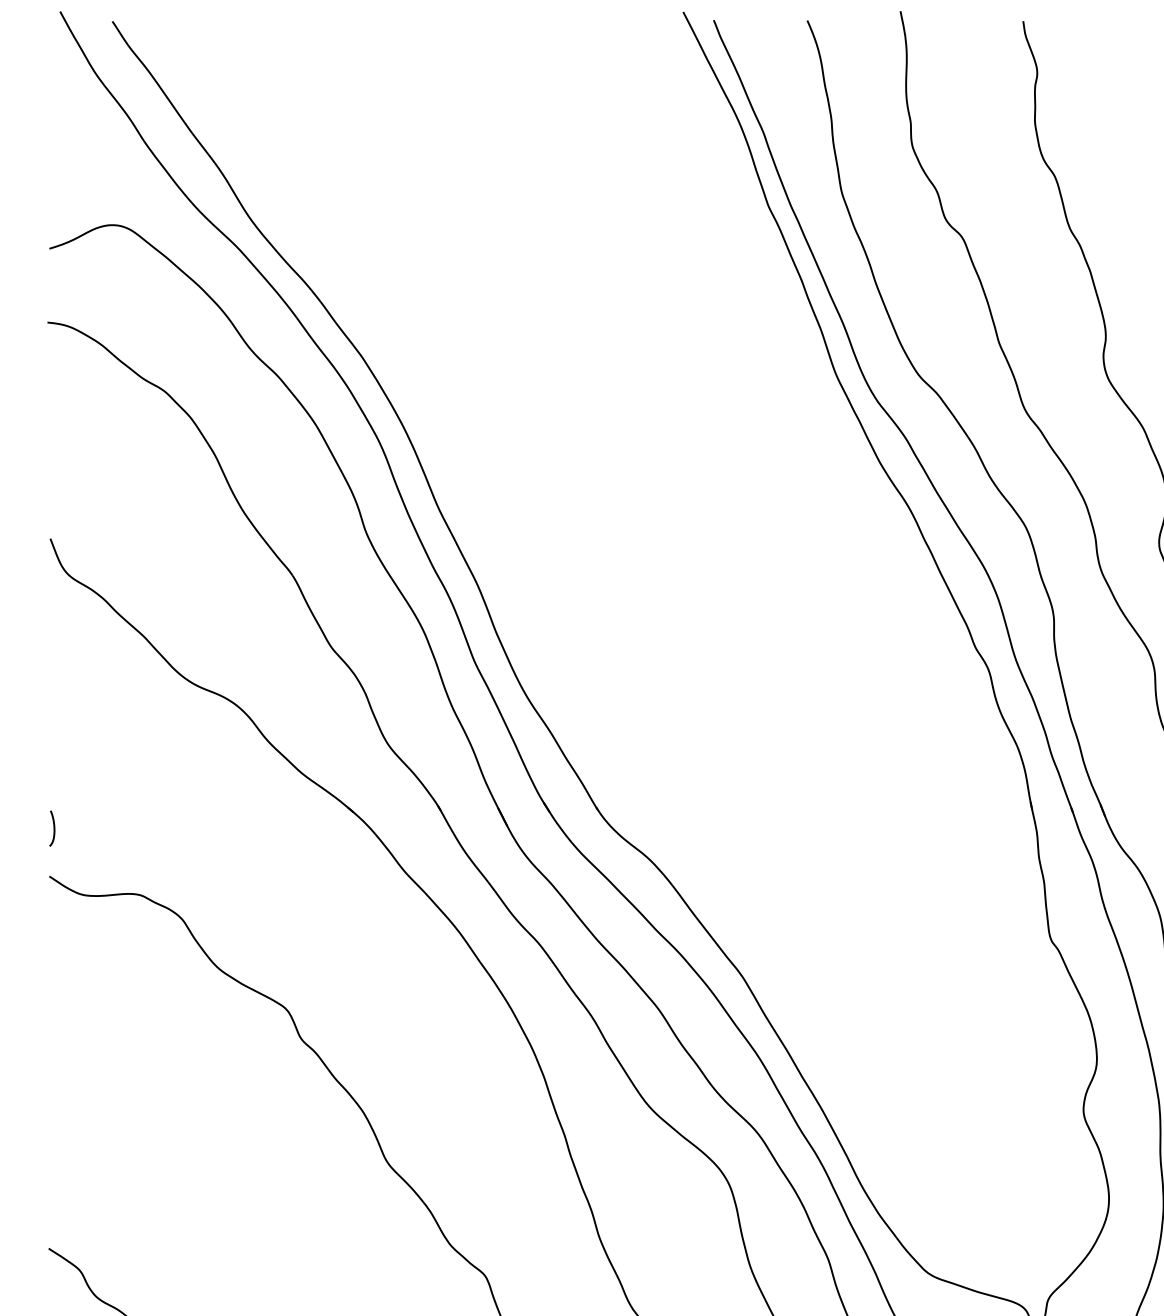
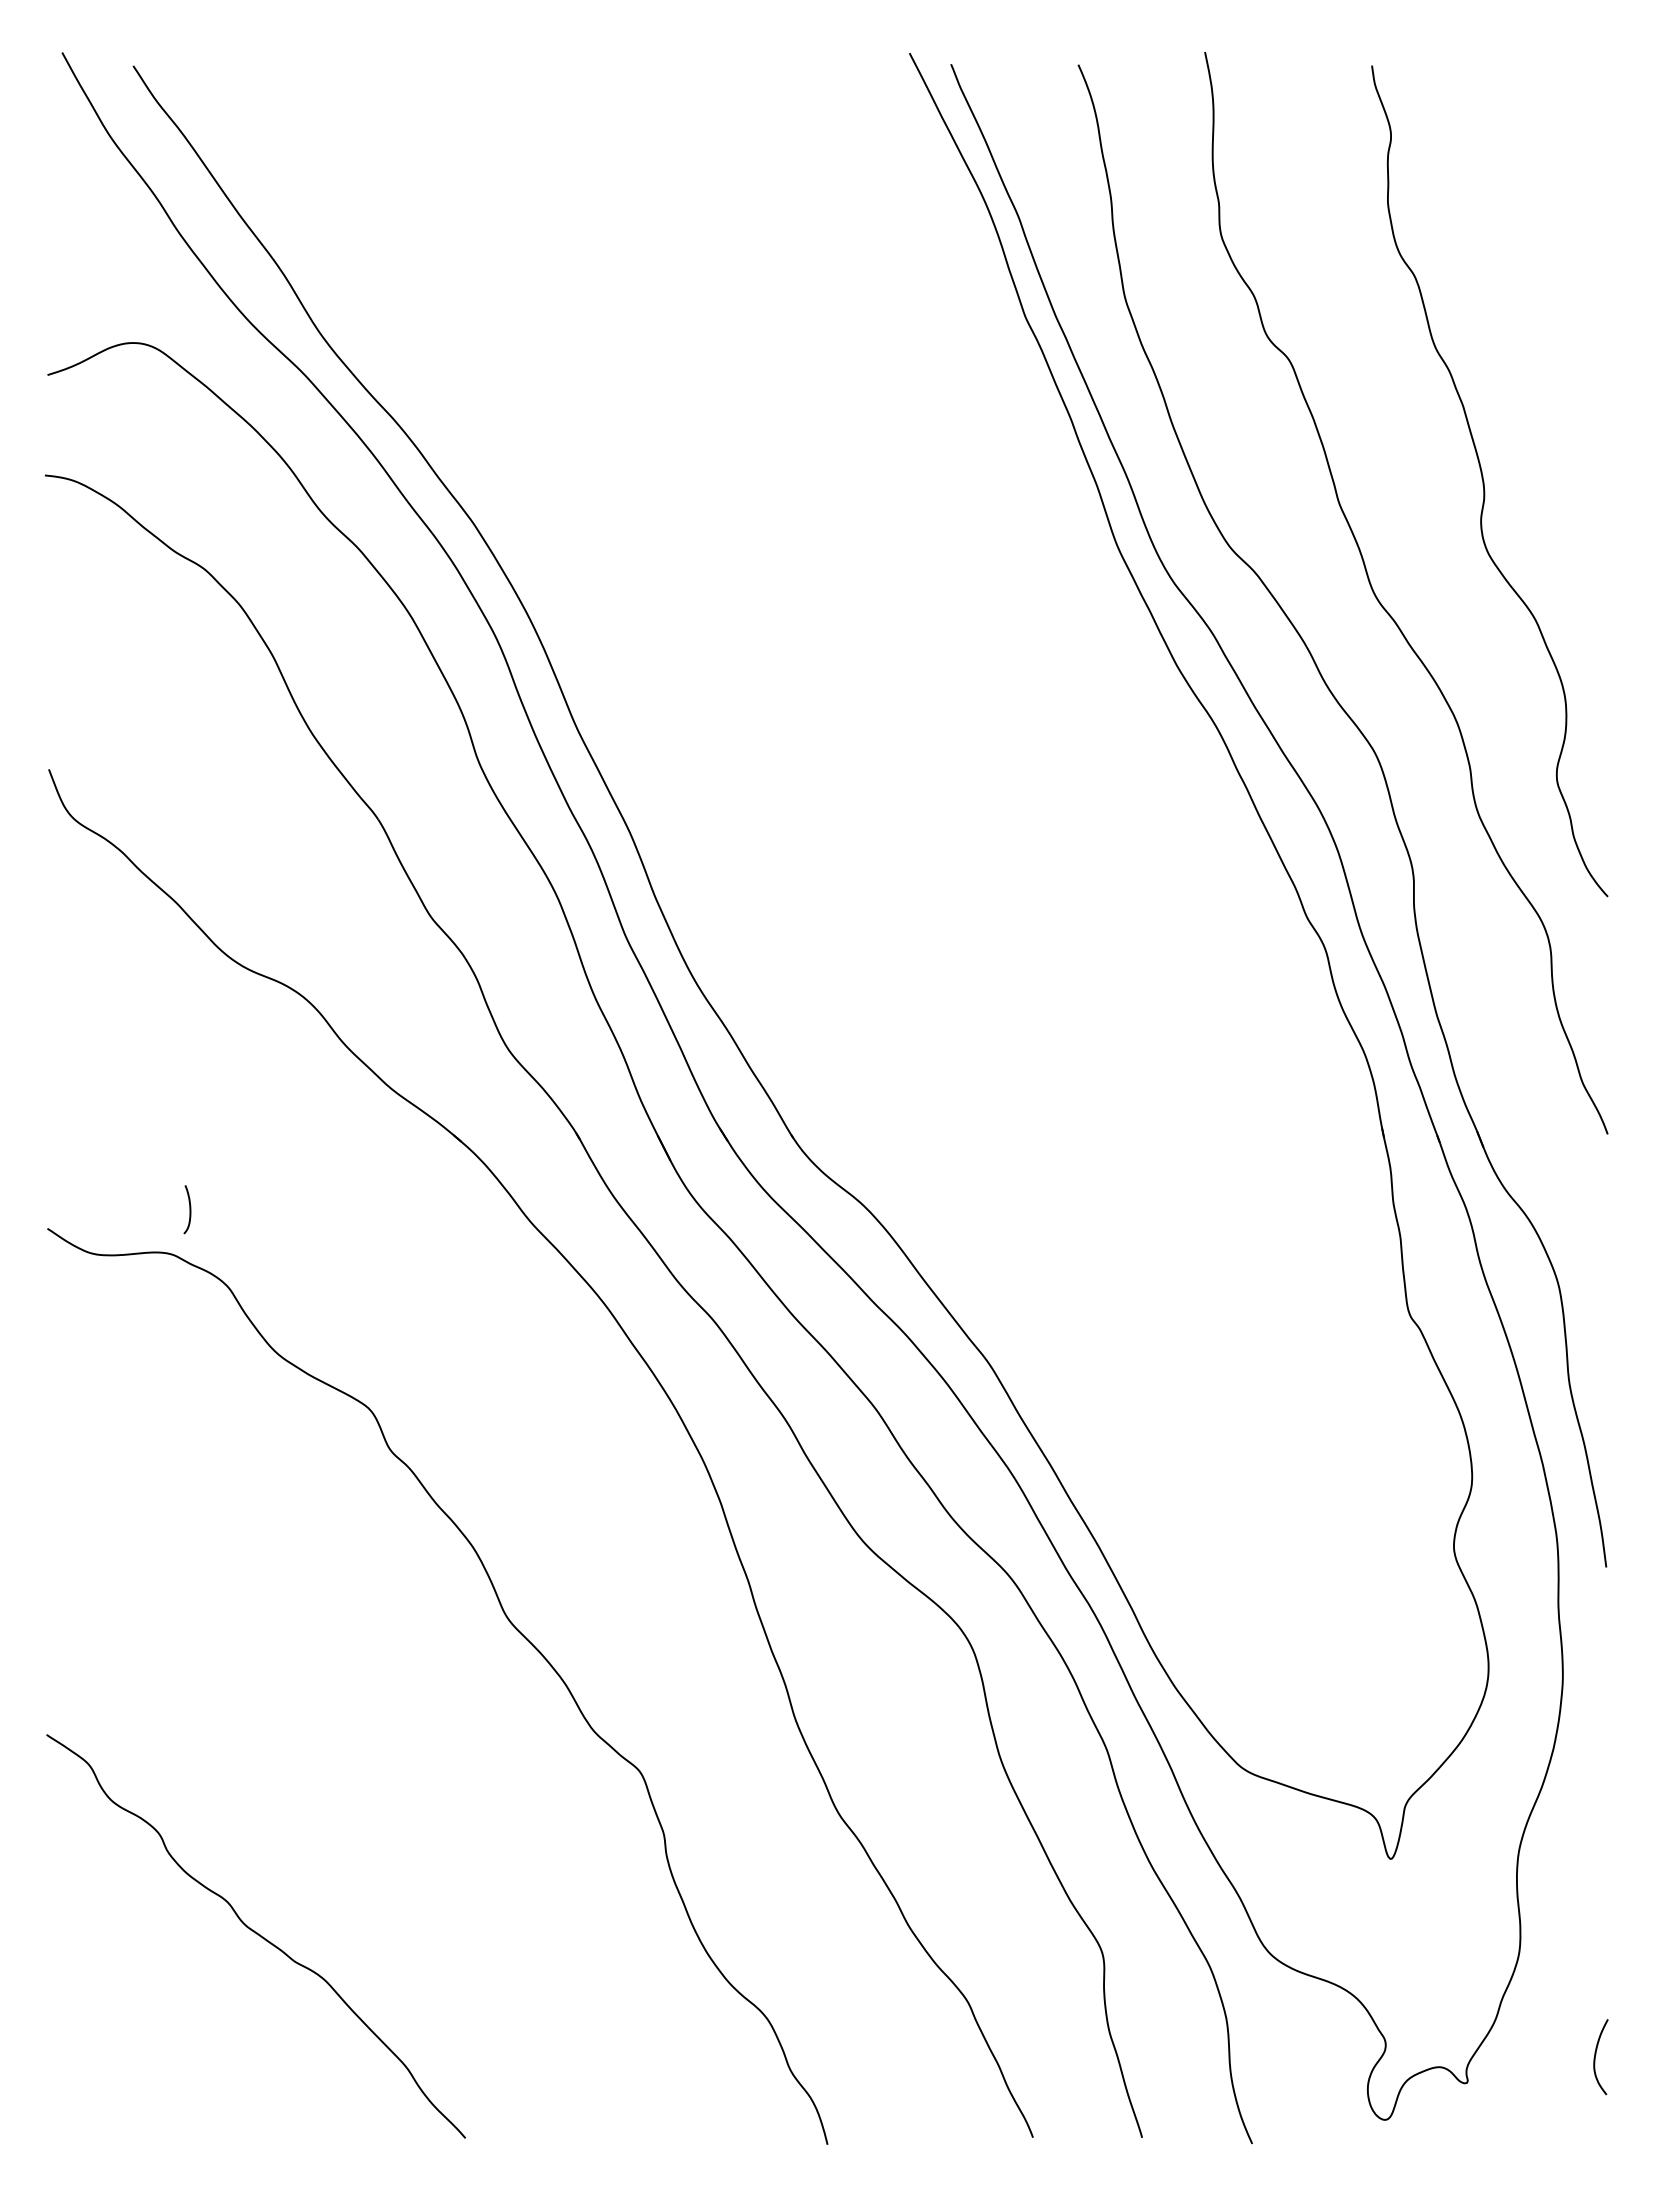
curve: (53, 828) -> (189, 1209), moved

